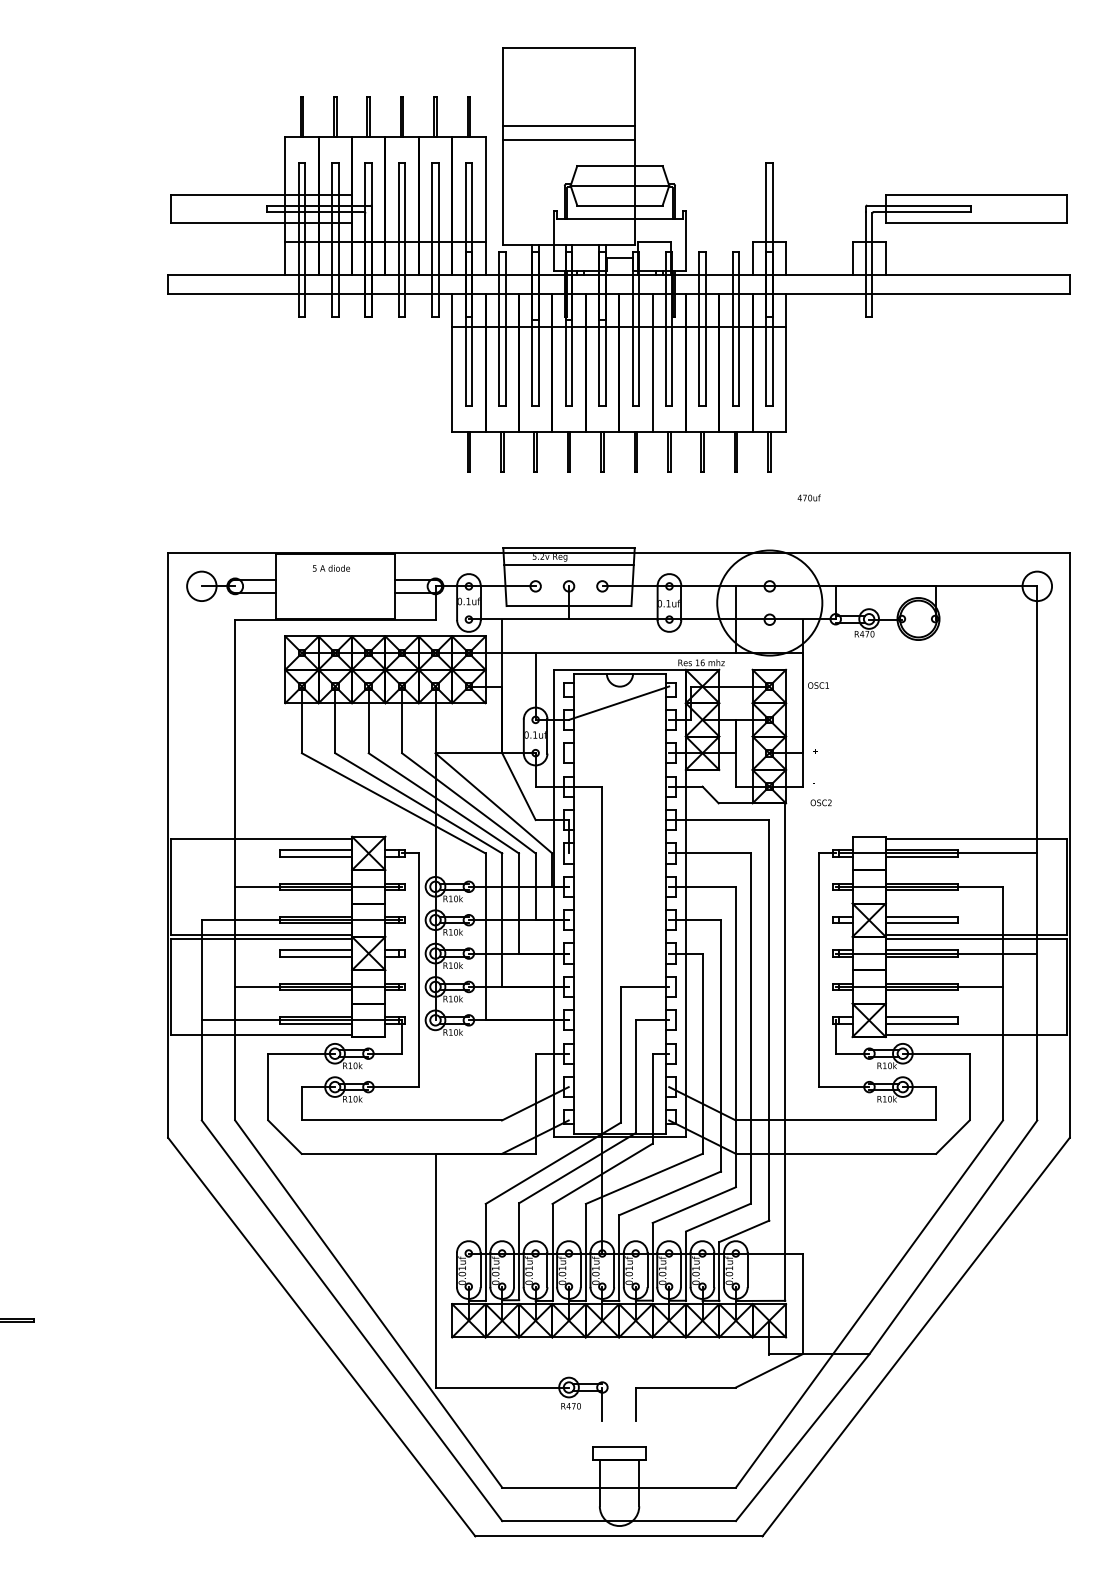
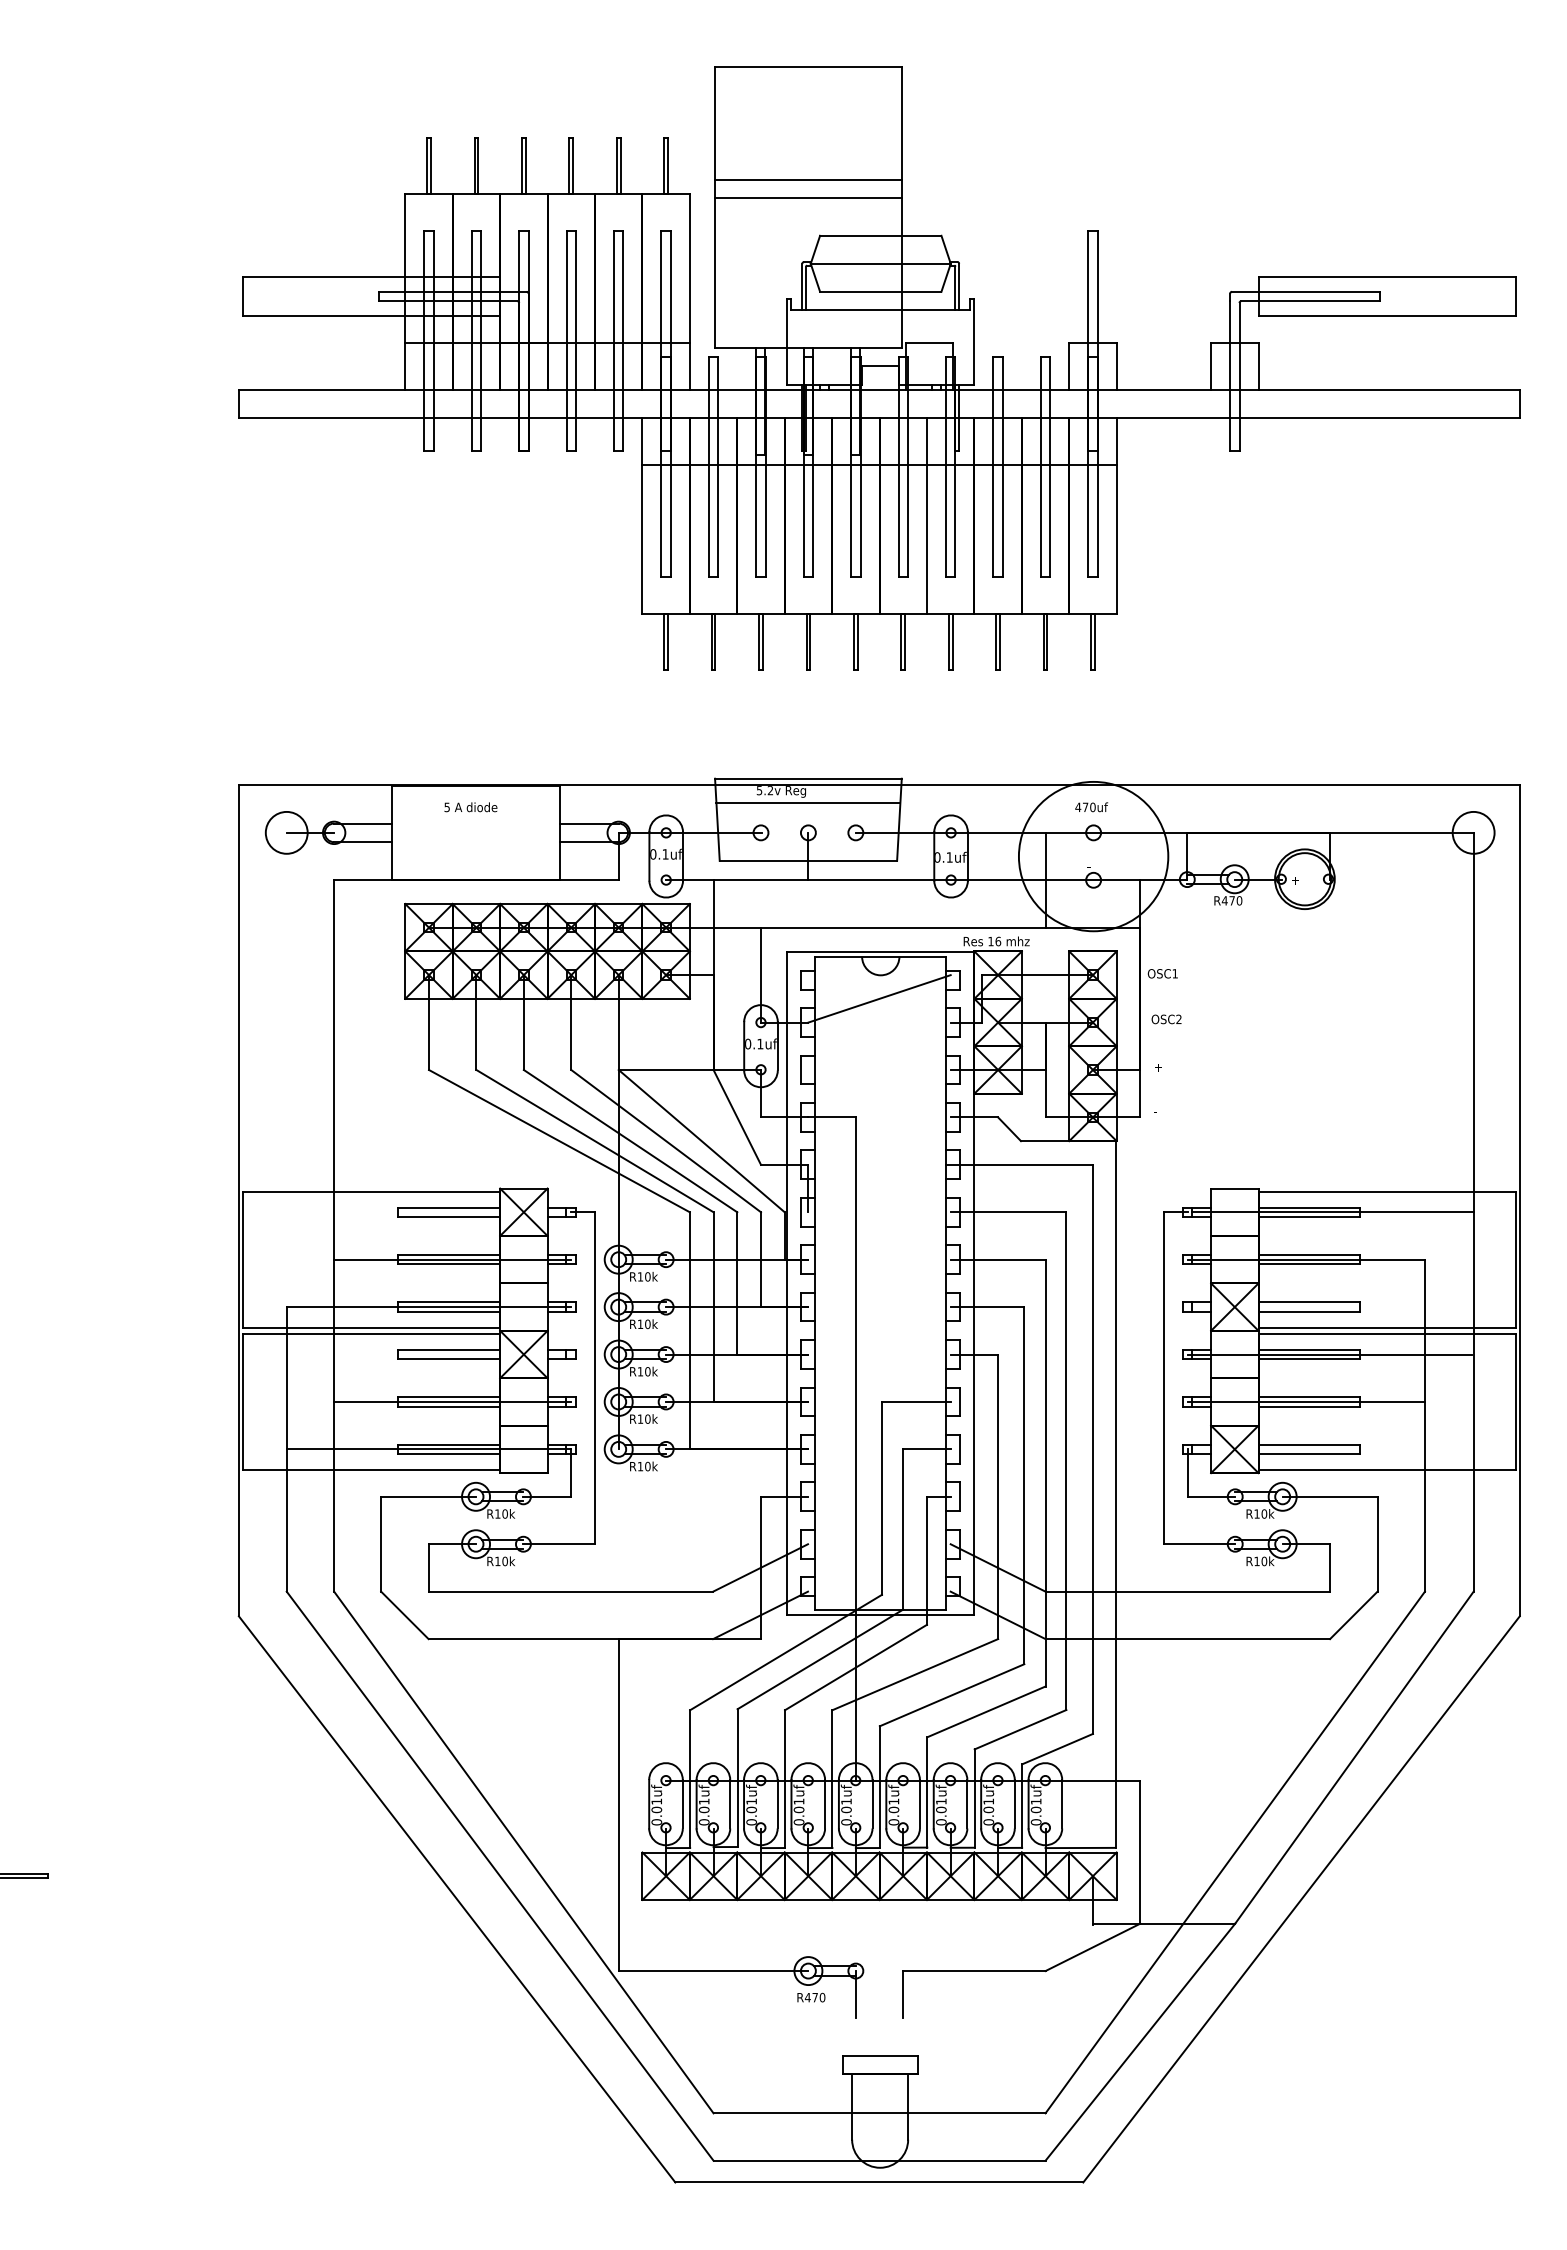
text: (809, 498) -> (1091, 807), moved
text: (821, 802) -> (1166, 1019), moved

